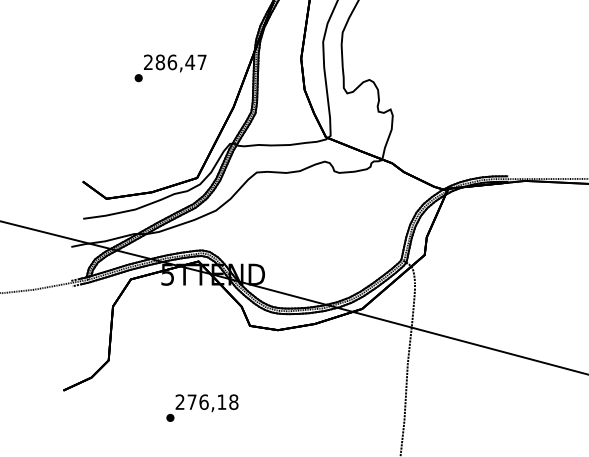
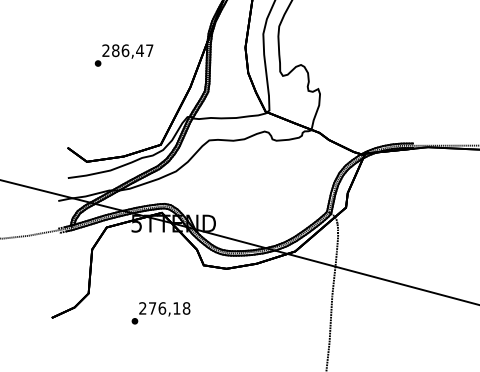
text: (169, 68) -> (123, 55), moved
text: (201, 408) -> (160, 313), moved

